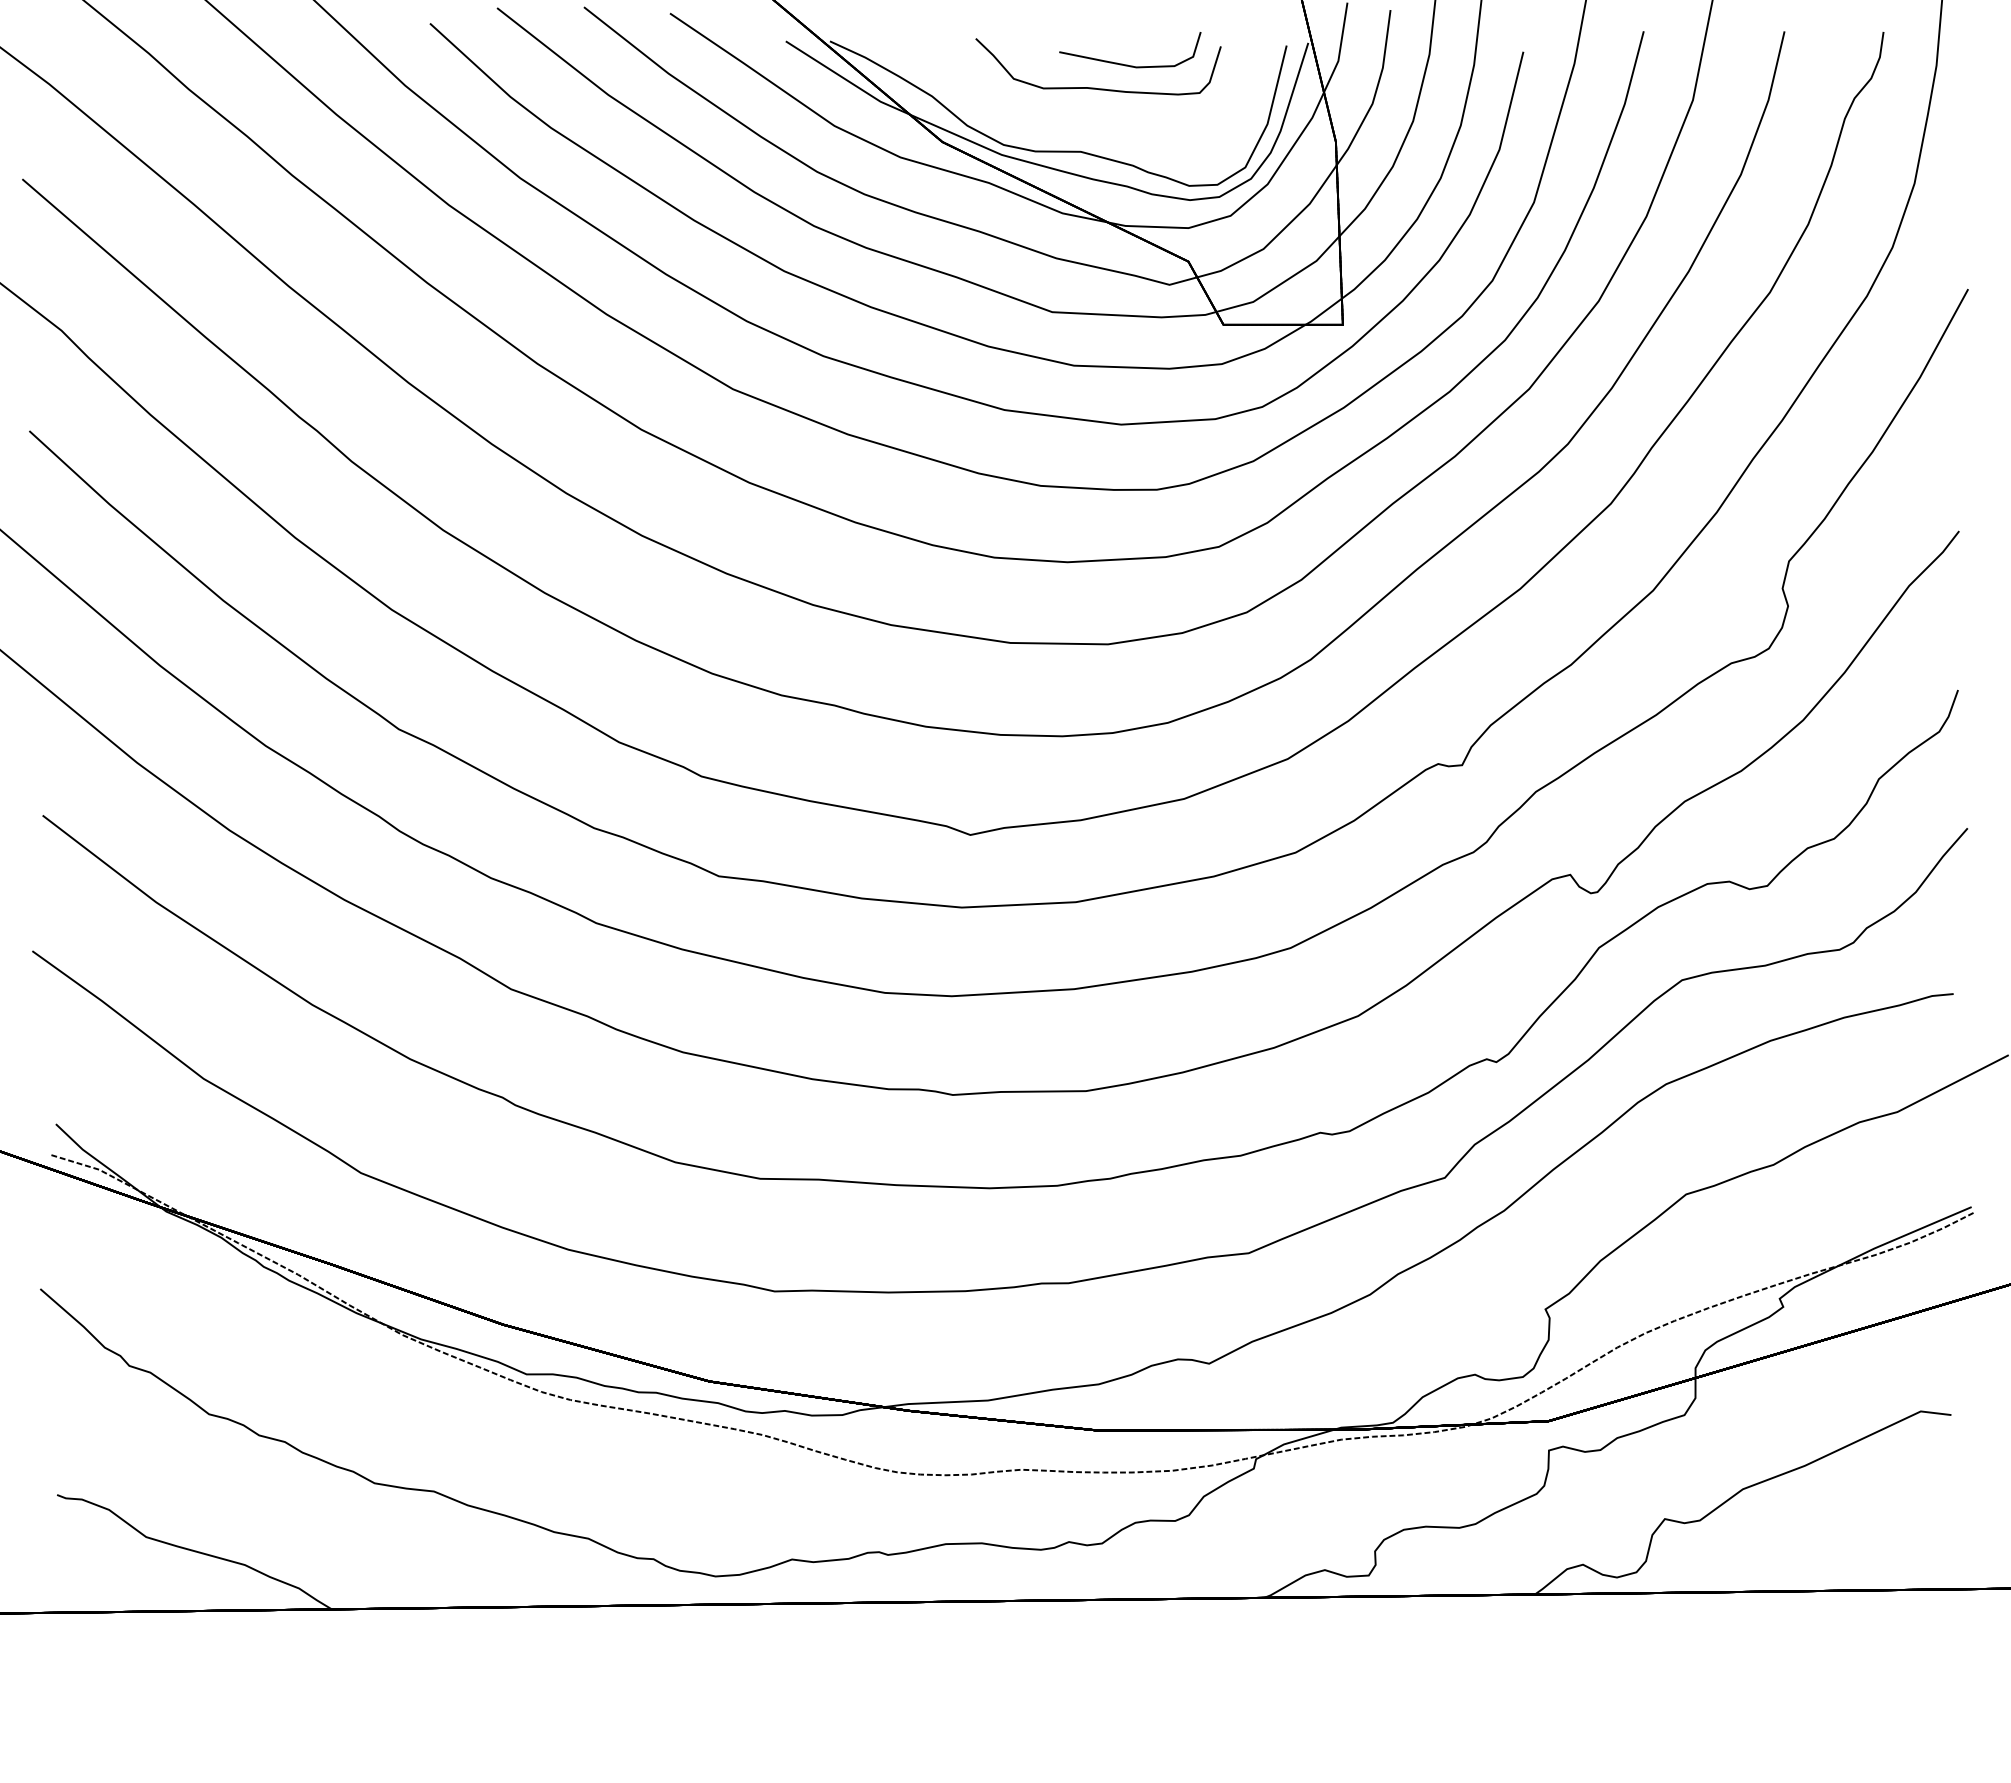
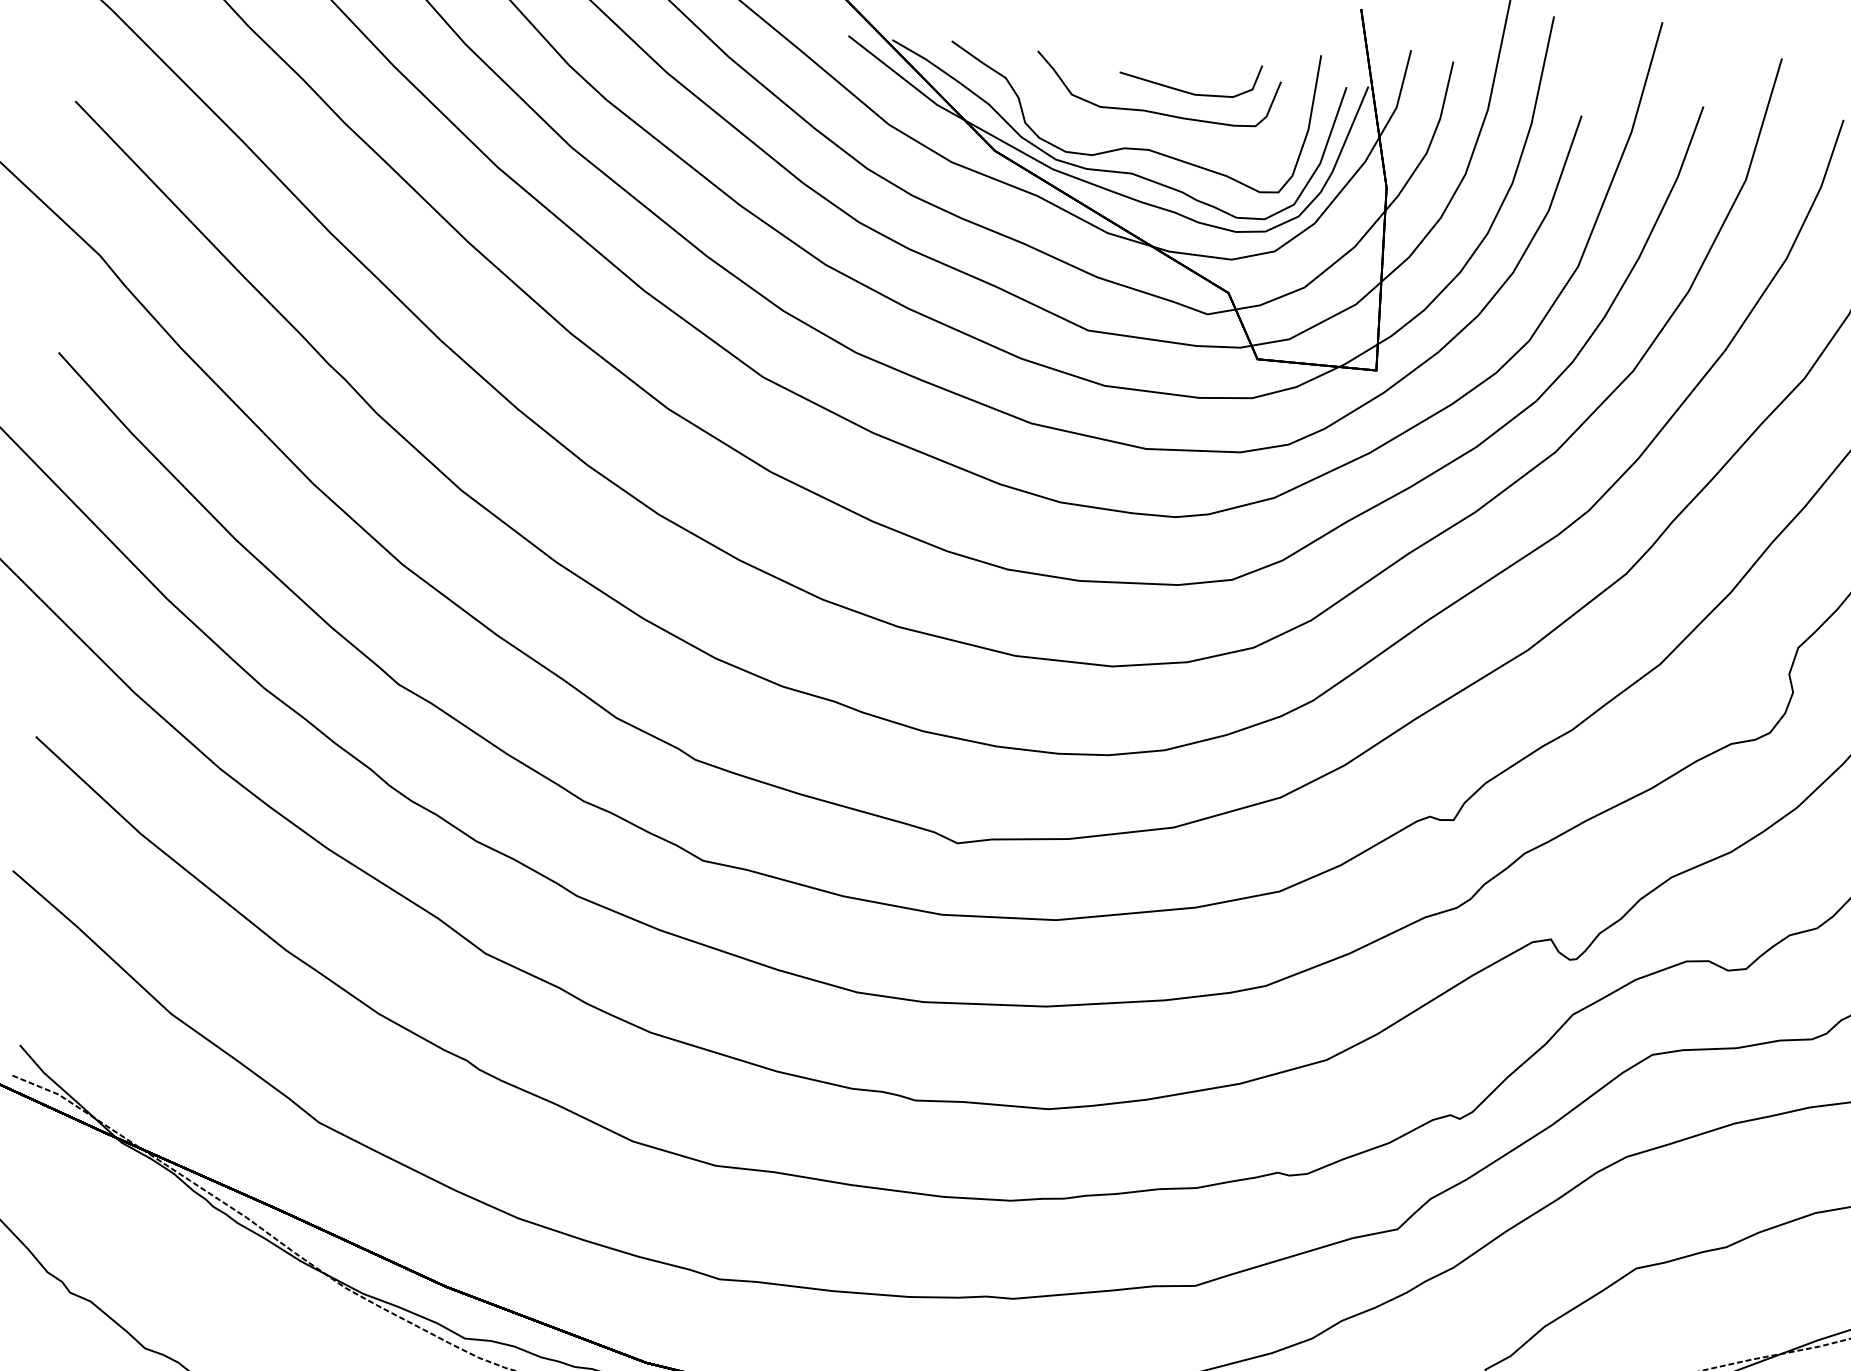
curve: (1074, 126) -> (1127, 147), added

